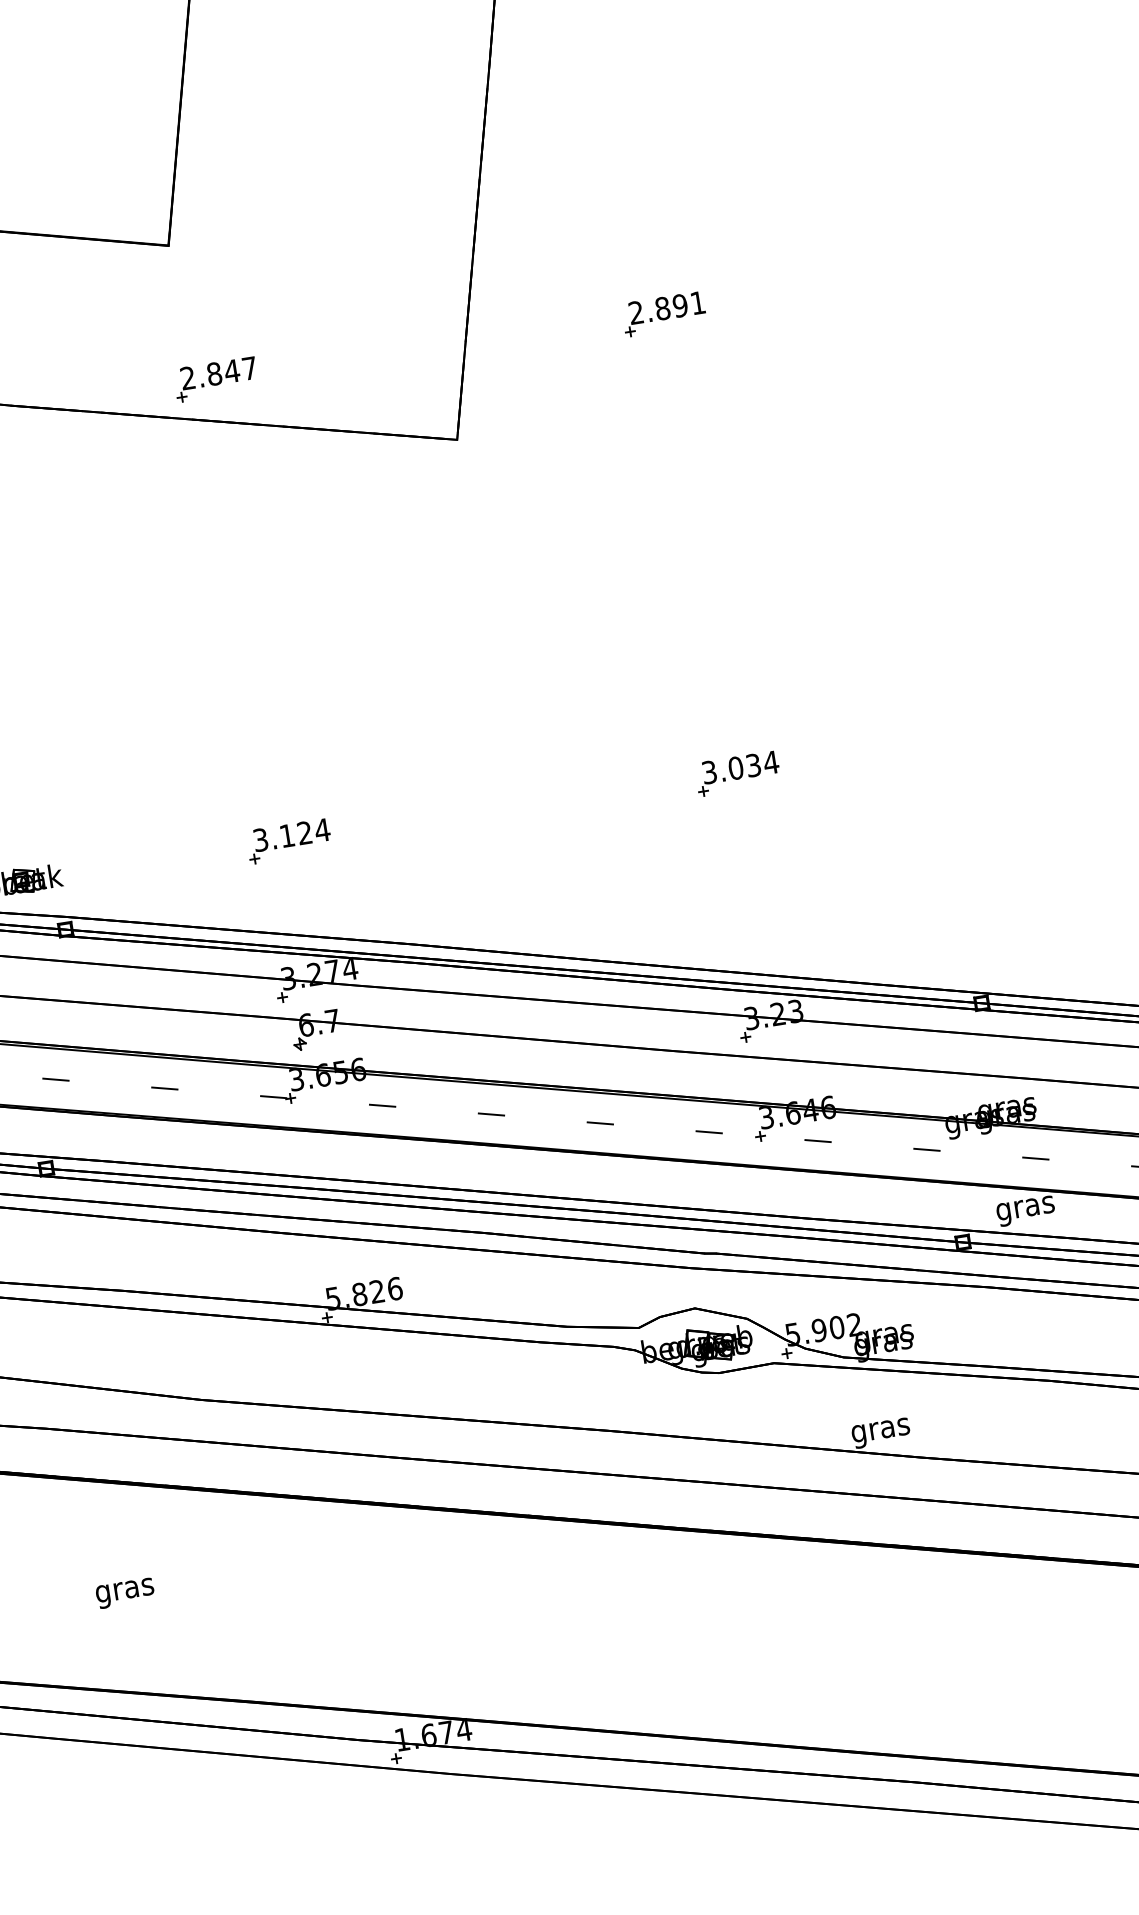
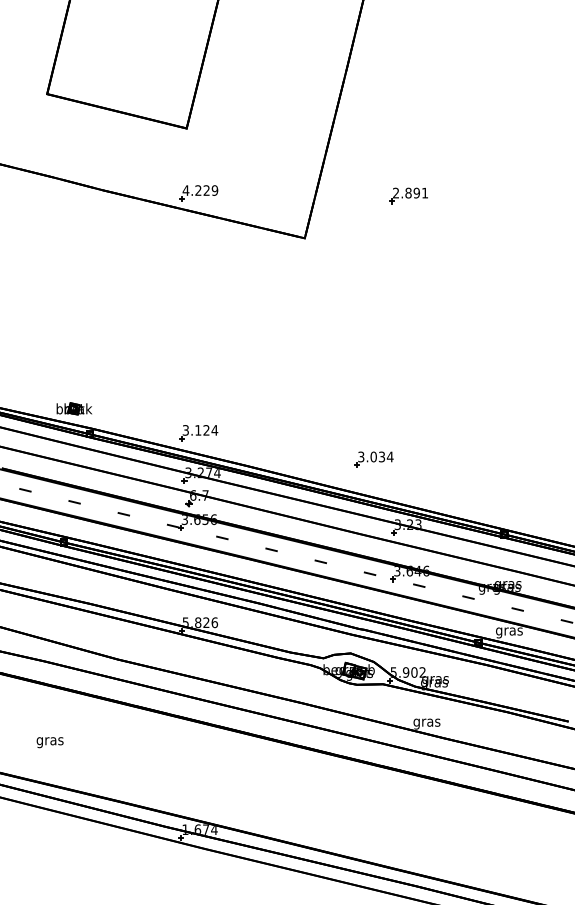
text: (218, 373) -> (200, 190), 2.847 -> 4.229
part: (736, 773) -> (373, 459), moved
part: (288, 842) -> (198, 433), moved
text: (123, 1593) -> (49, 742), moved

